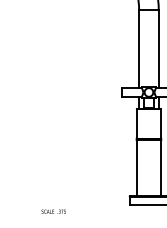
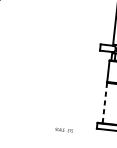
line: (136, 168) -> (104, 103), solid -> dashed
text: (53, 211) -> (64, 130), moved

